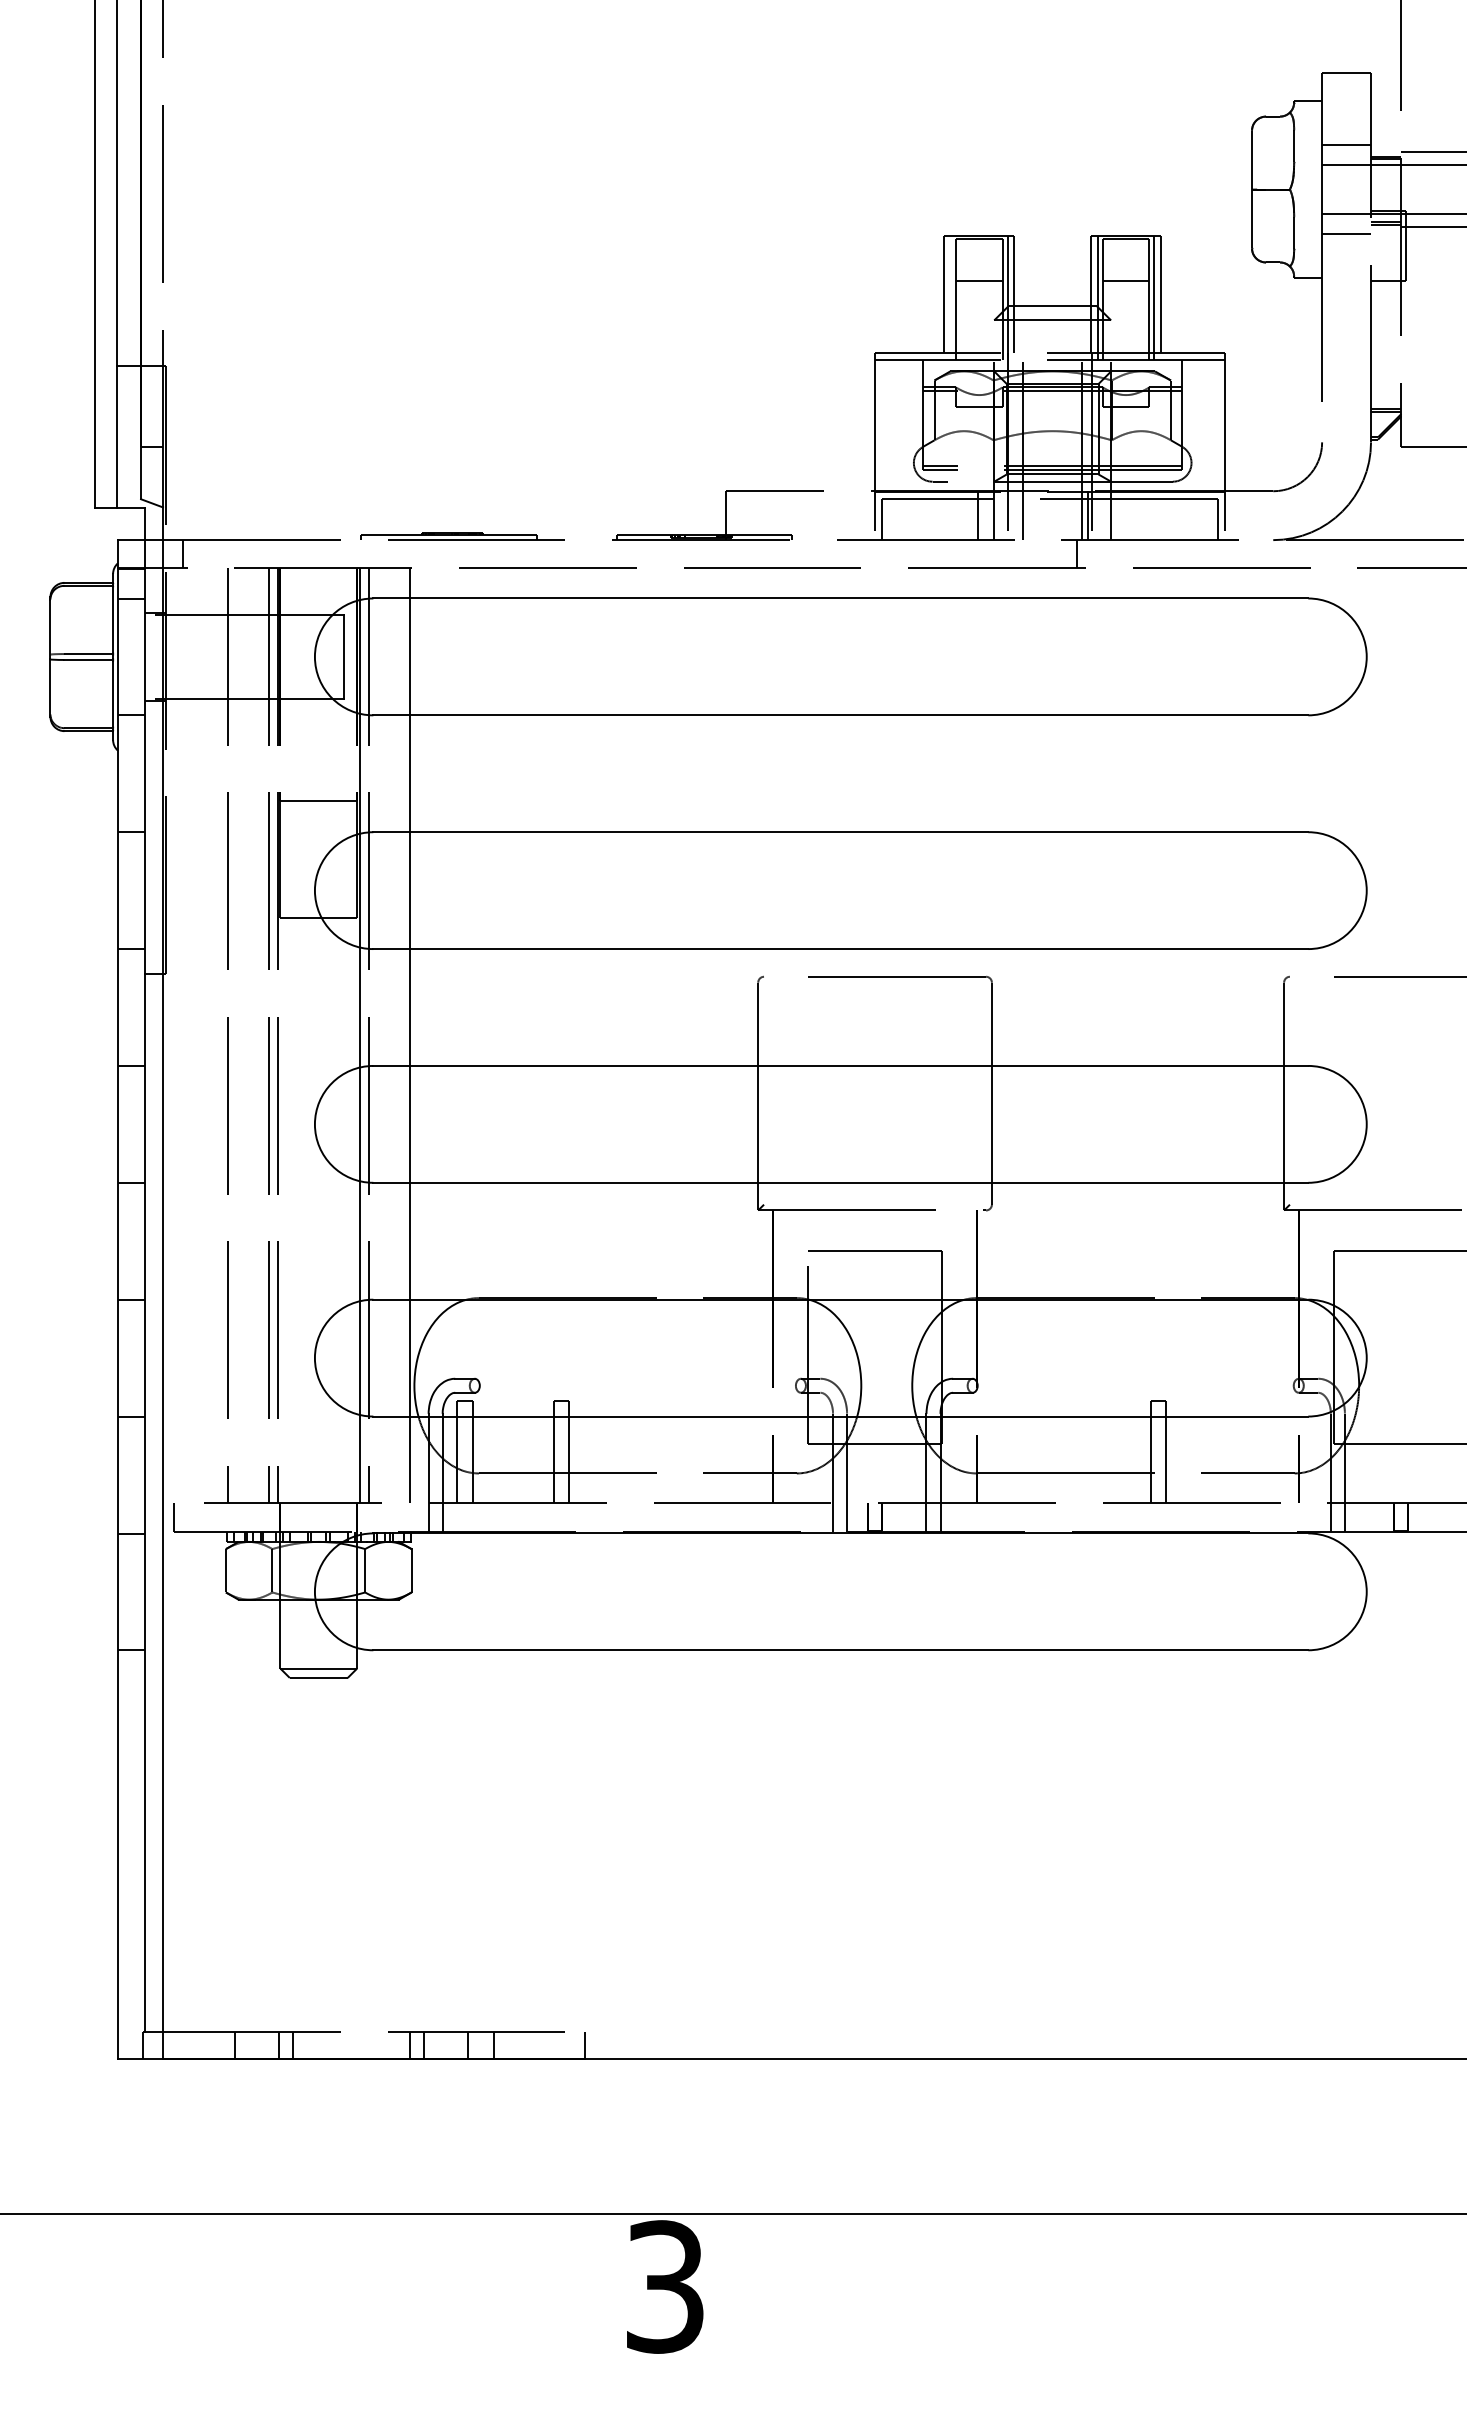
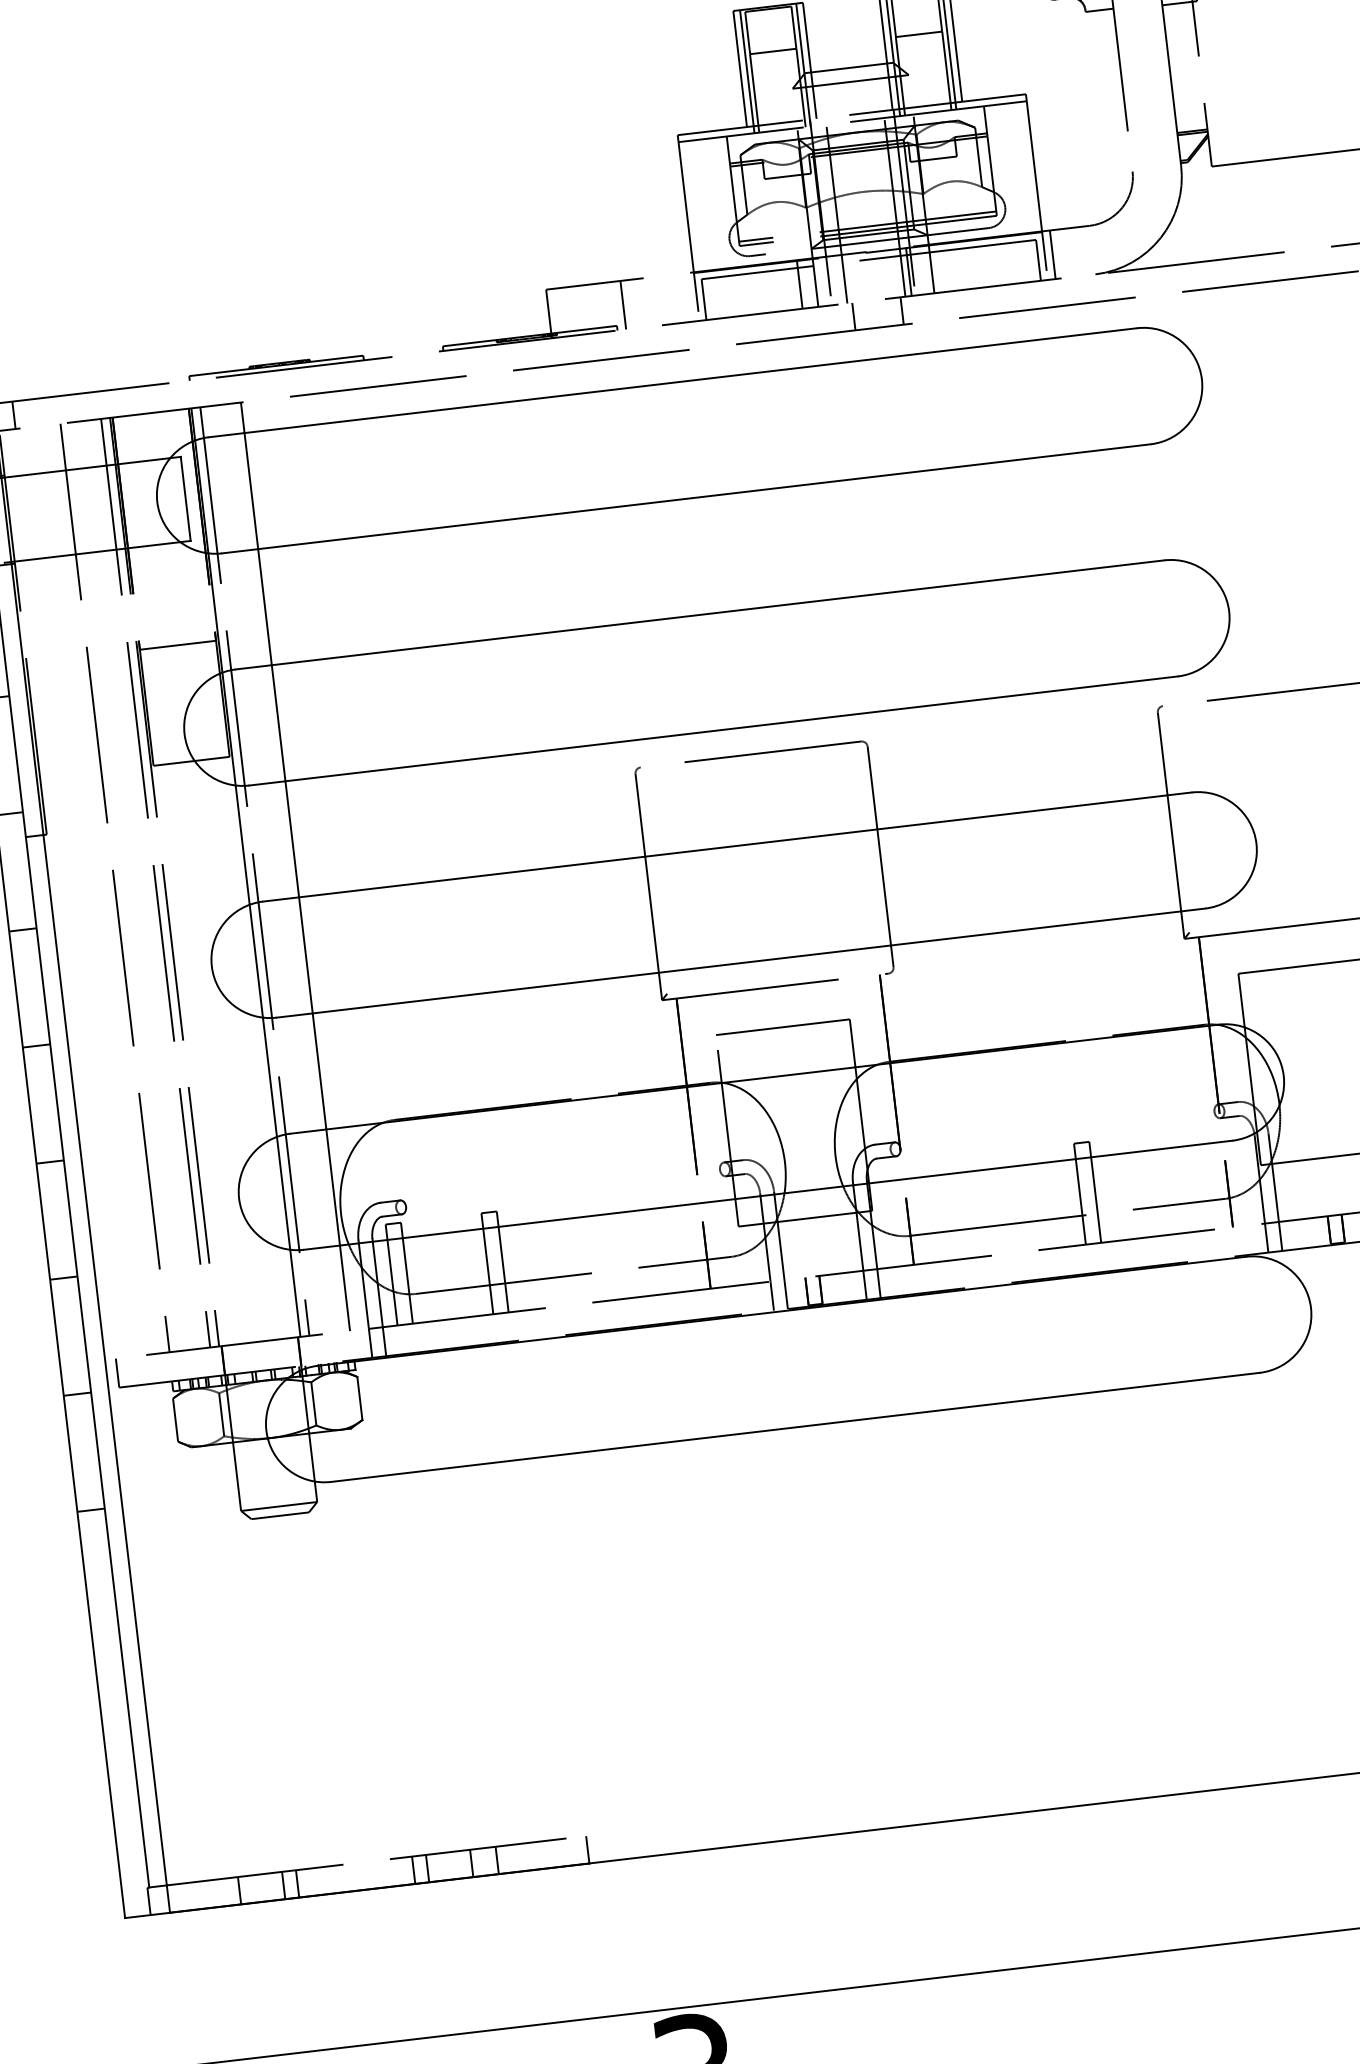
line: (951, 298) -> (747, 71), added
line: (800, 515) -> (623, 305), added
line: (1233, 515) -> (1053, 254), added
line: (1028, 553) -> (853, 316), added

